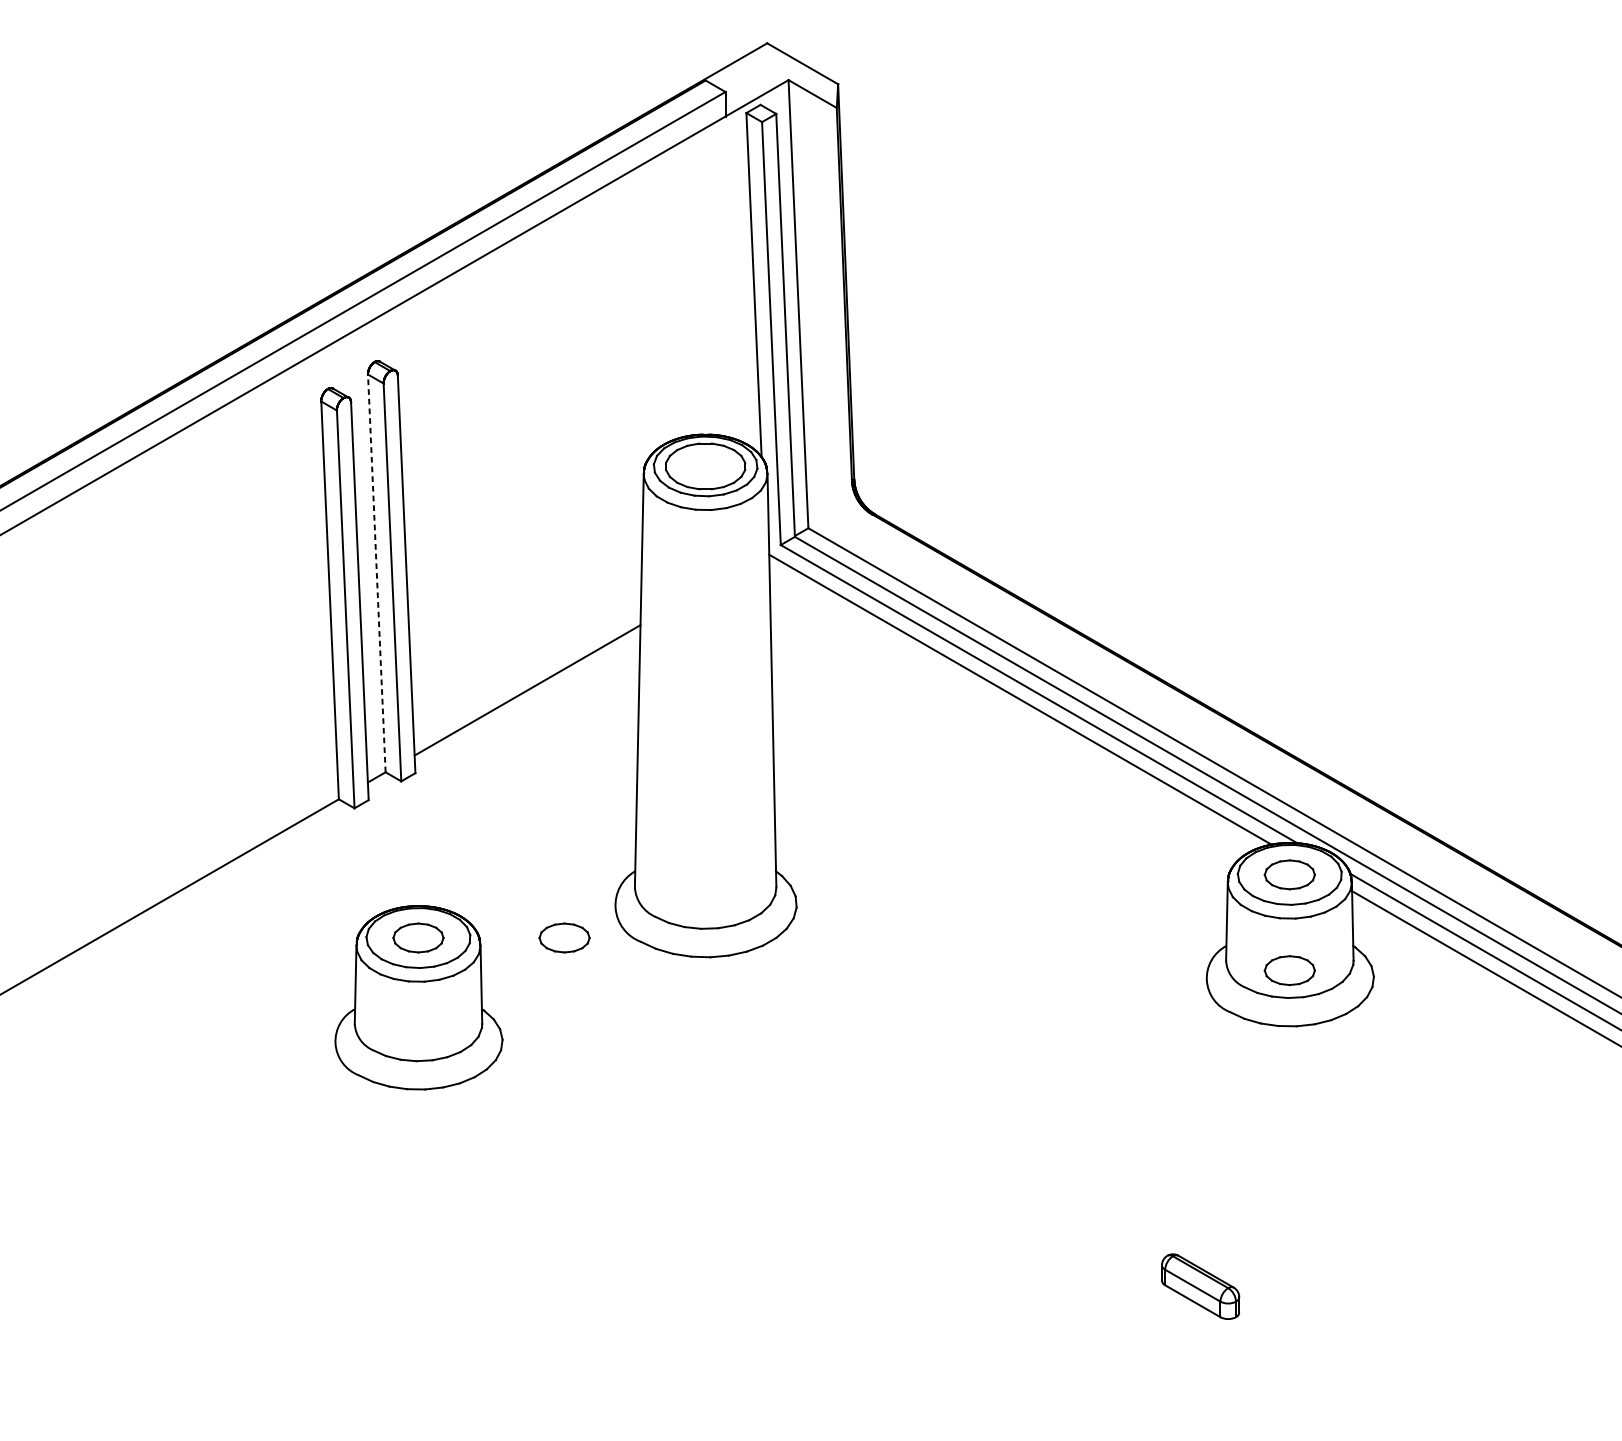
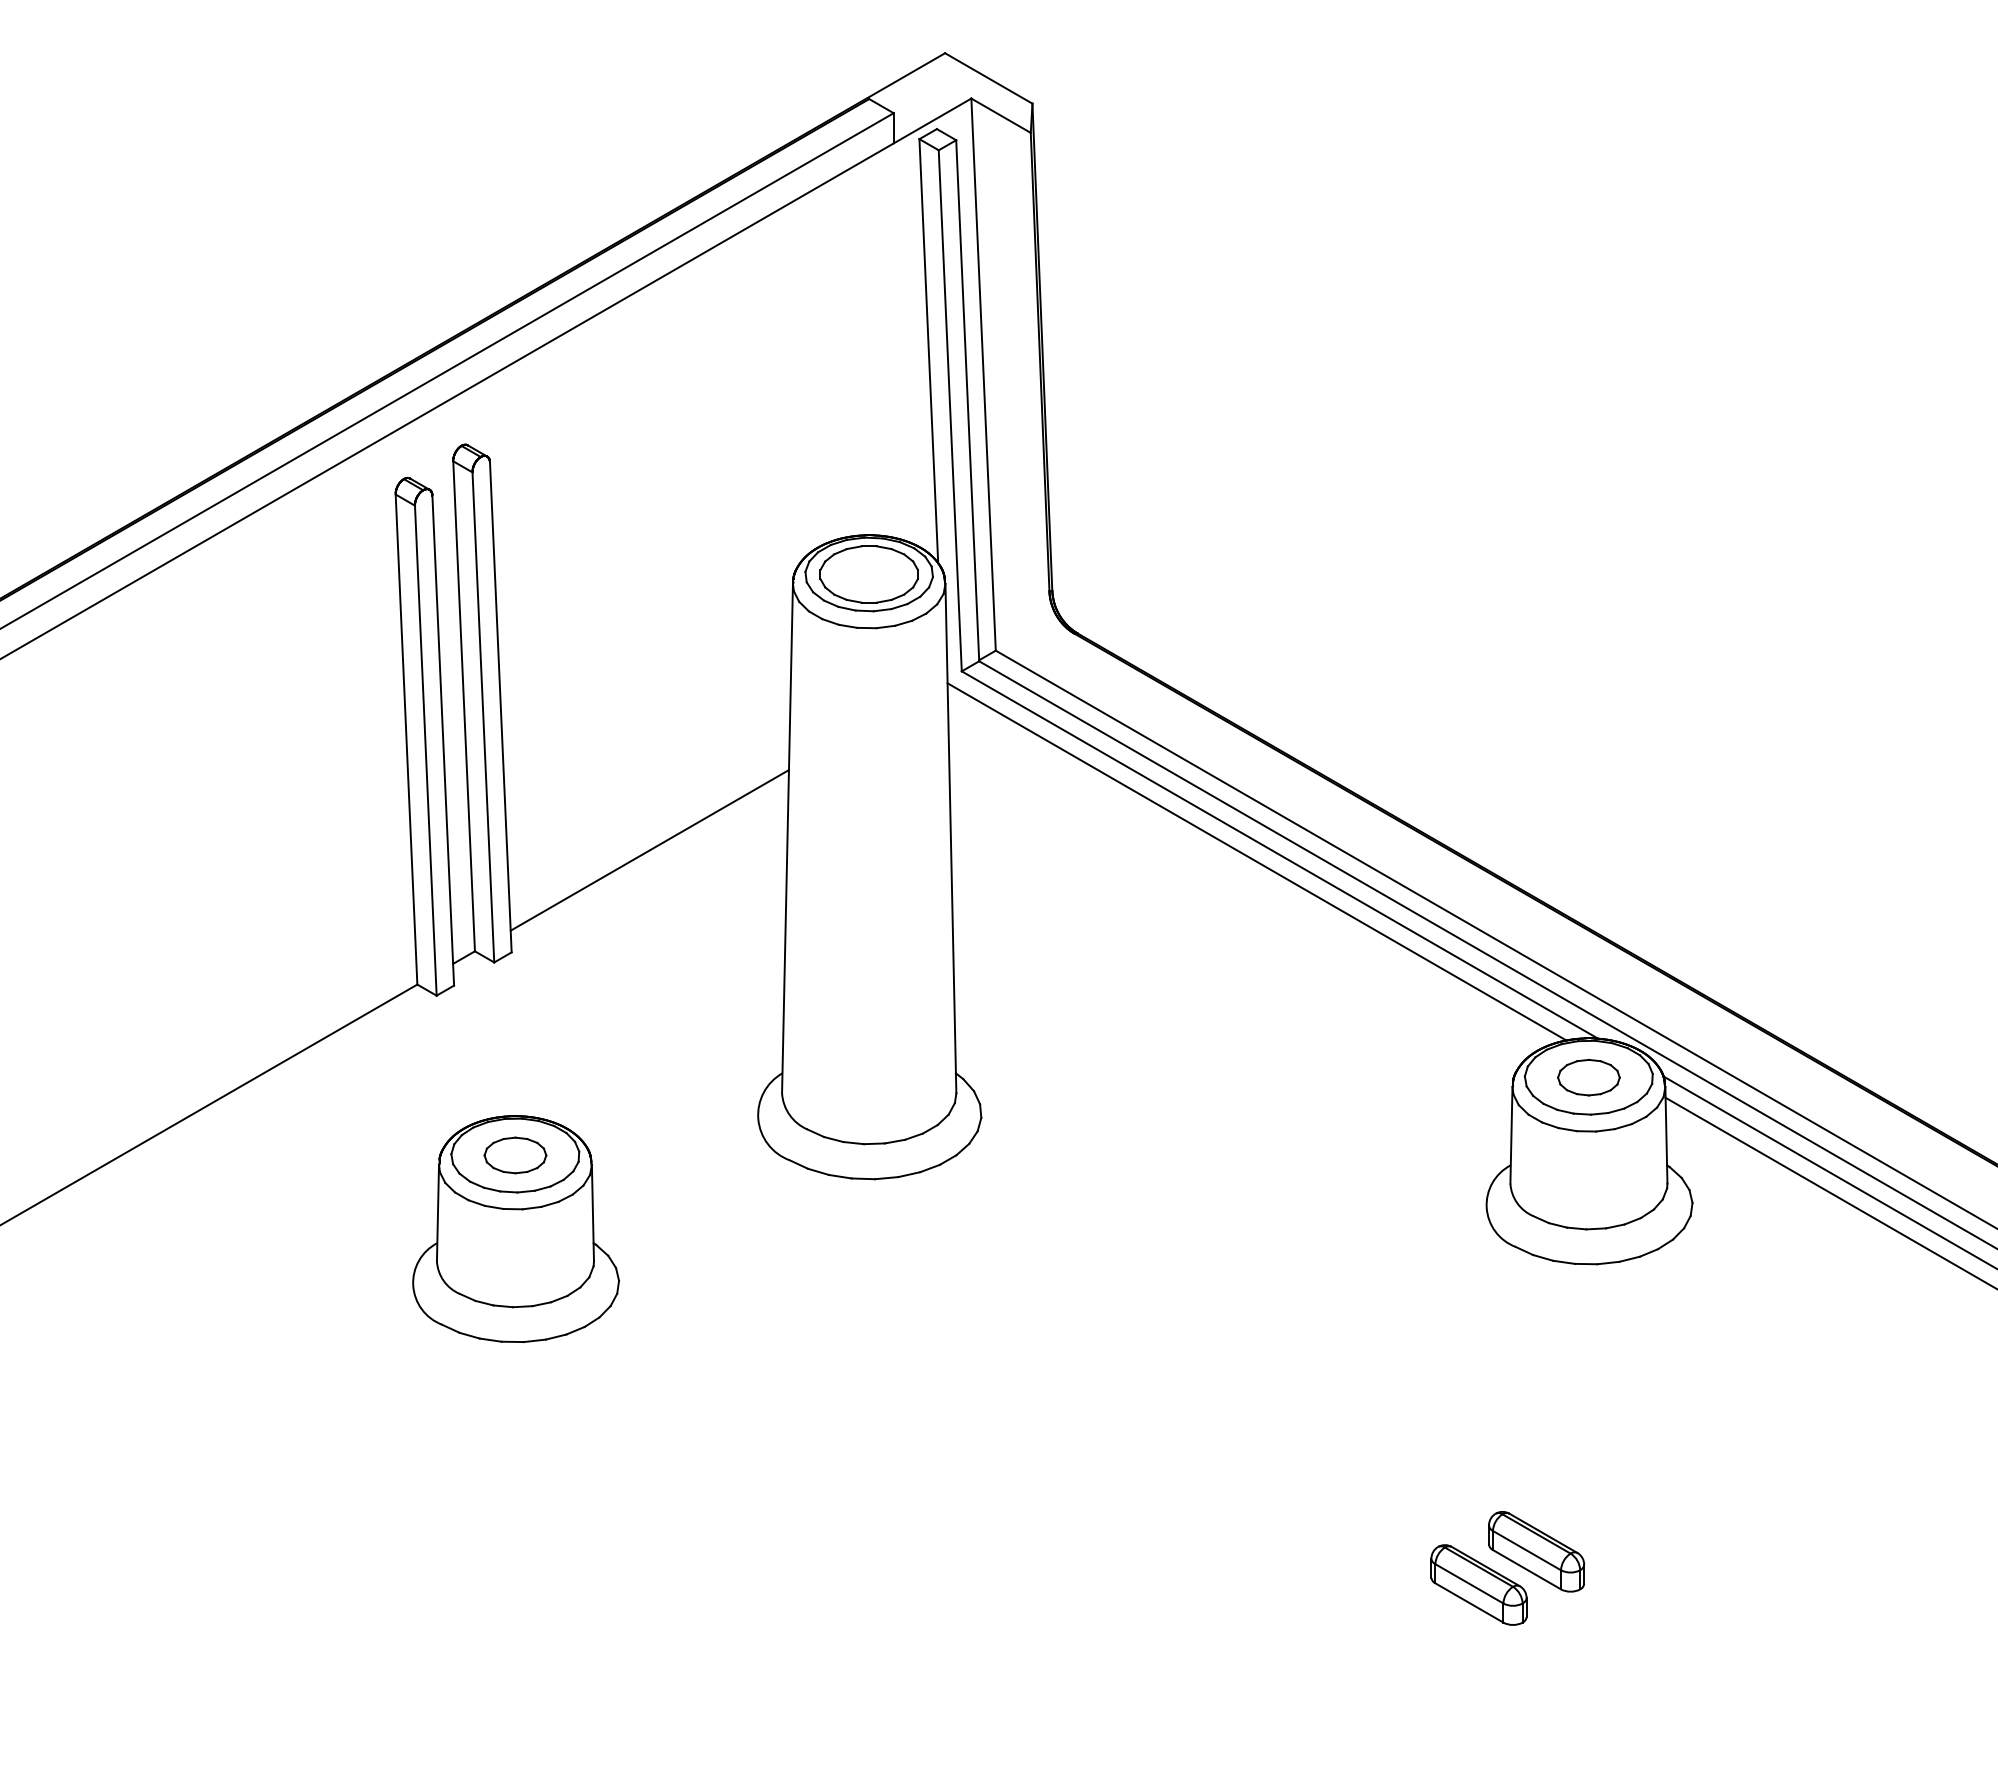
line: (377, 572) -> (464, 705), dashed -> solid
part: (564, 938) -> (695, 1155), removed
part: (1289, 970) -> (1588, 1195), removed
part: (1247, 1259) -> (1536, 1551), added

